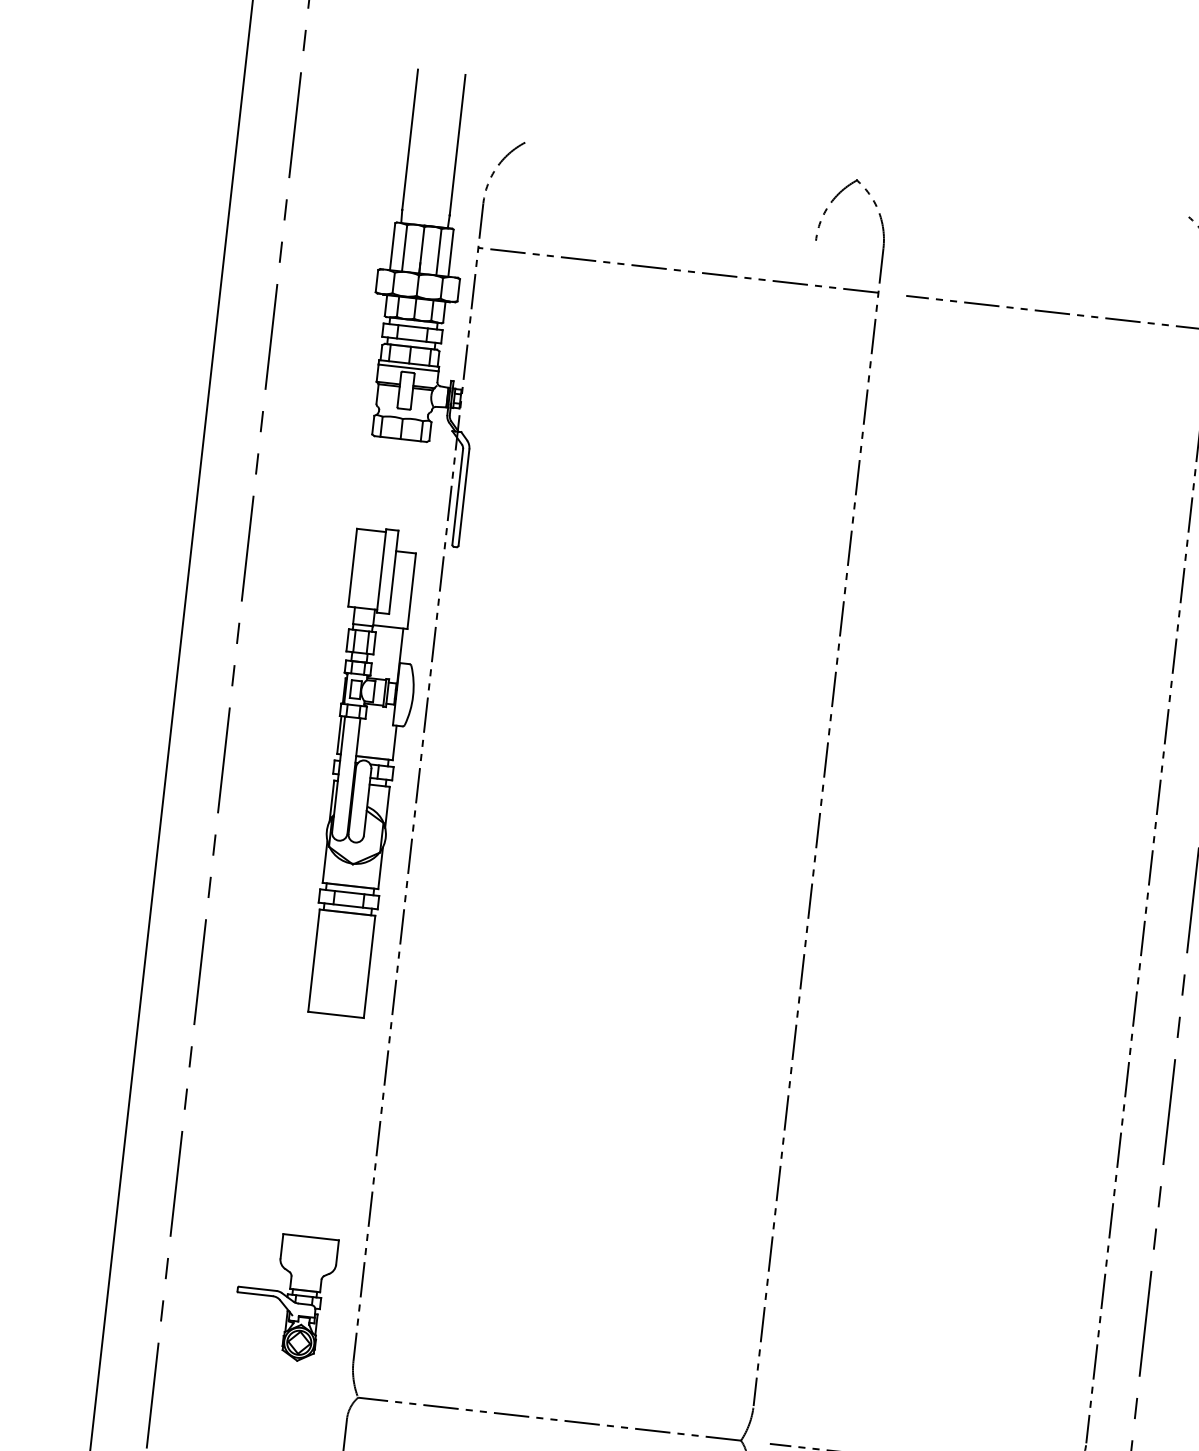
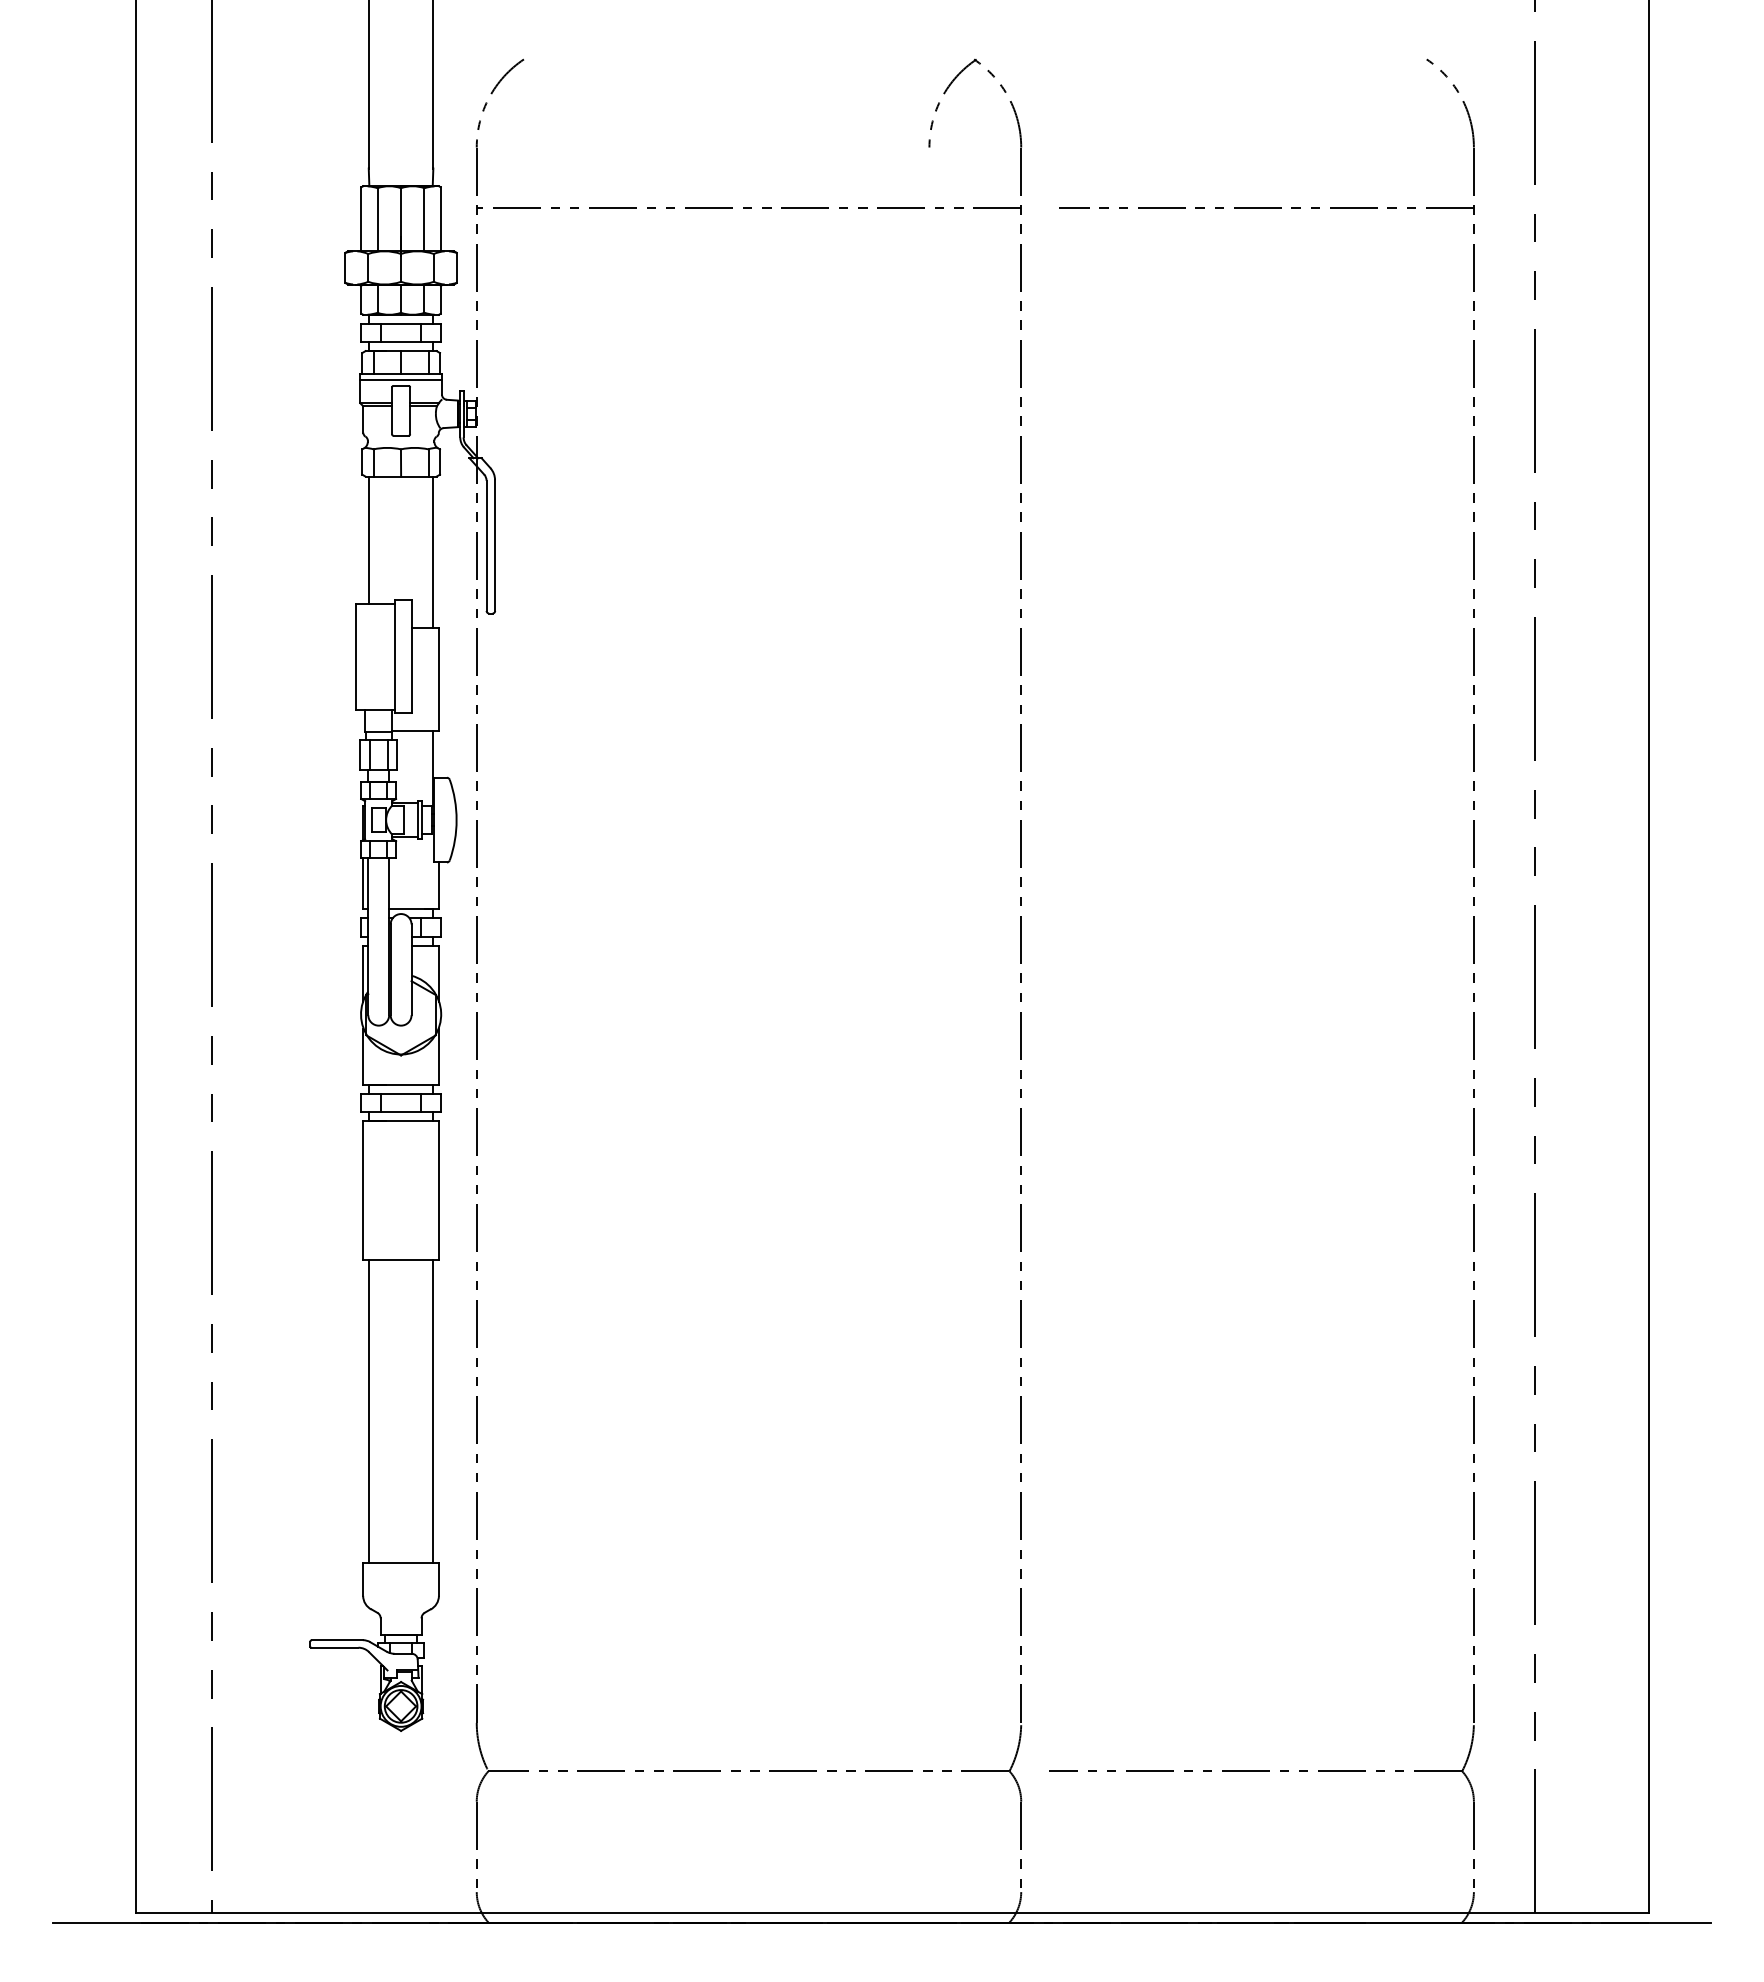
line: (371, 482) -> (368, 539), added
line: (418, 497) -> (433, 552), added
line: (299, 1123) -> (368, 1411), added
line: (347, 1128) -> (433, 1411), added

